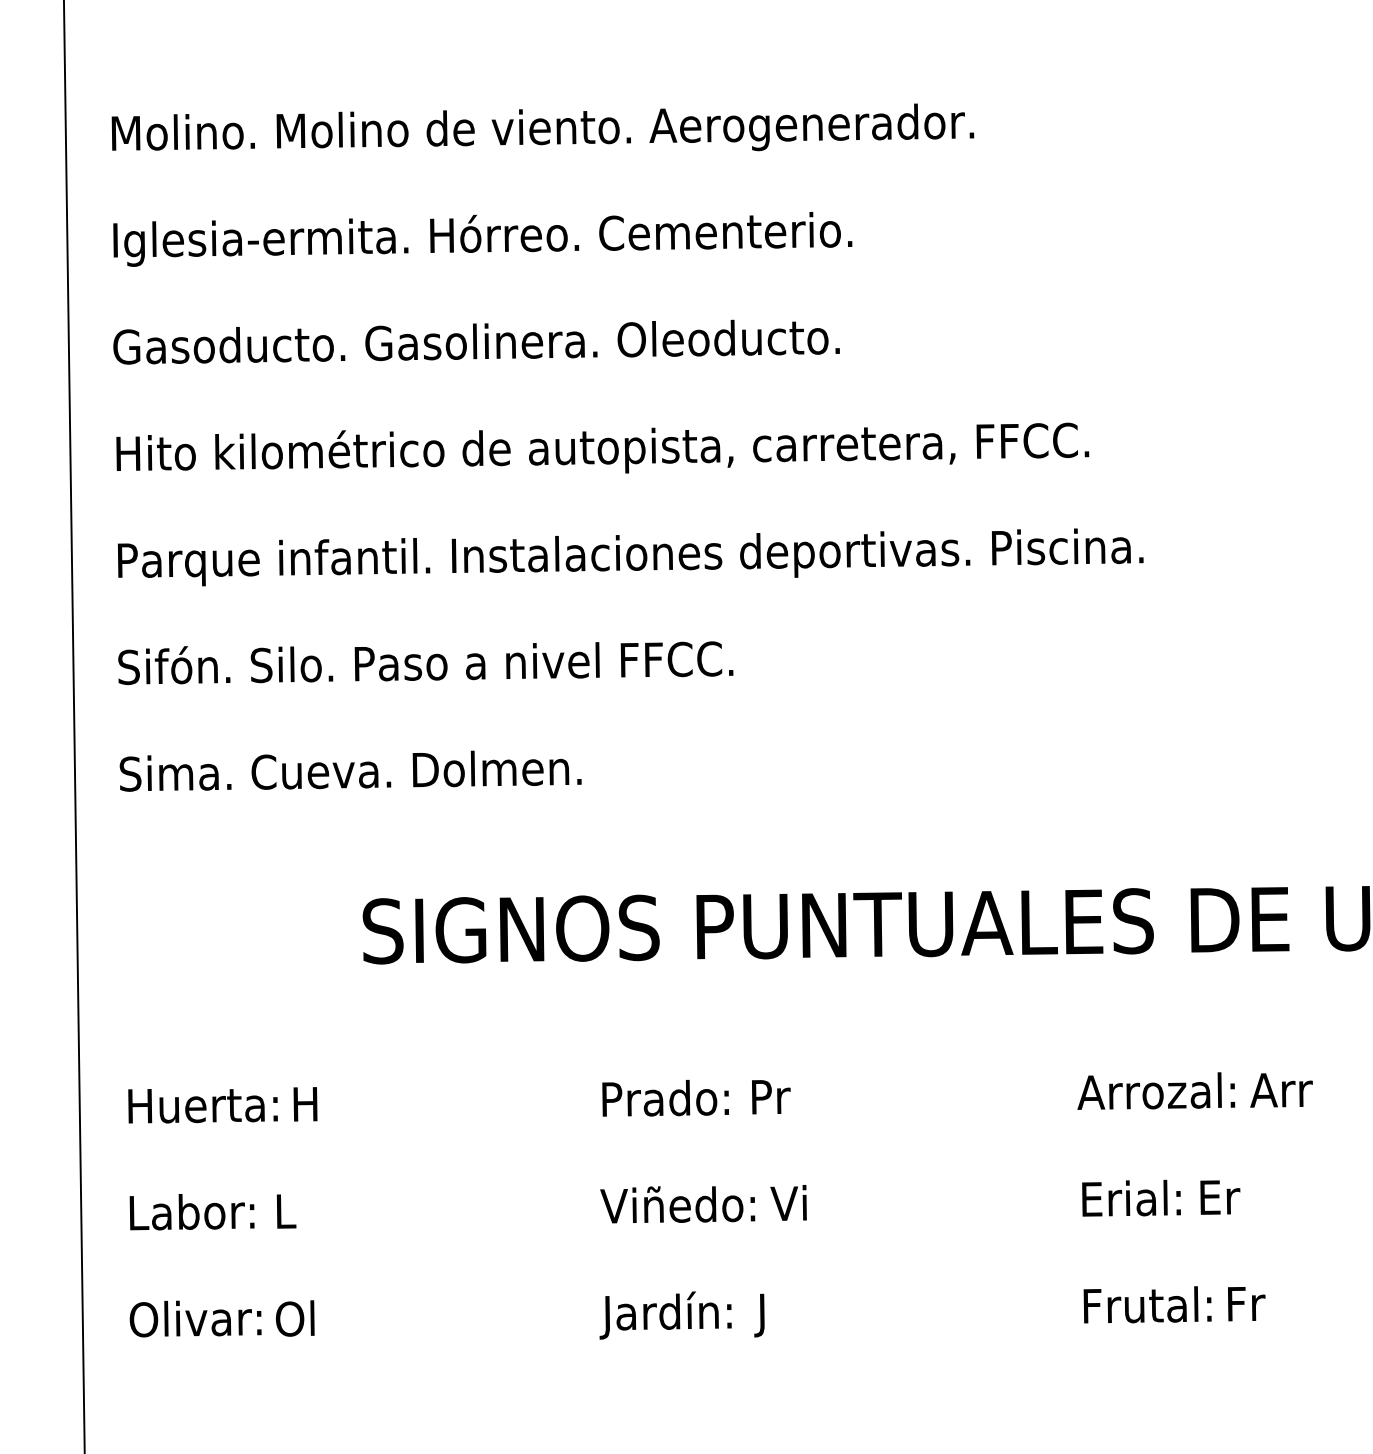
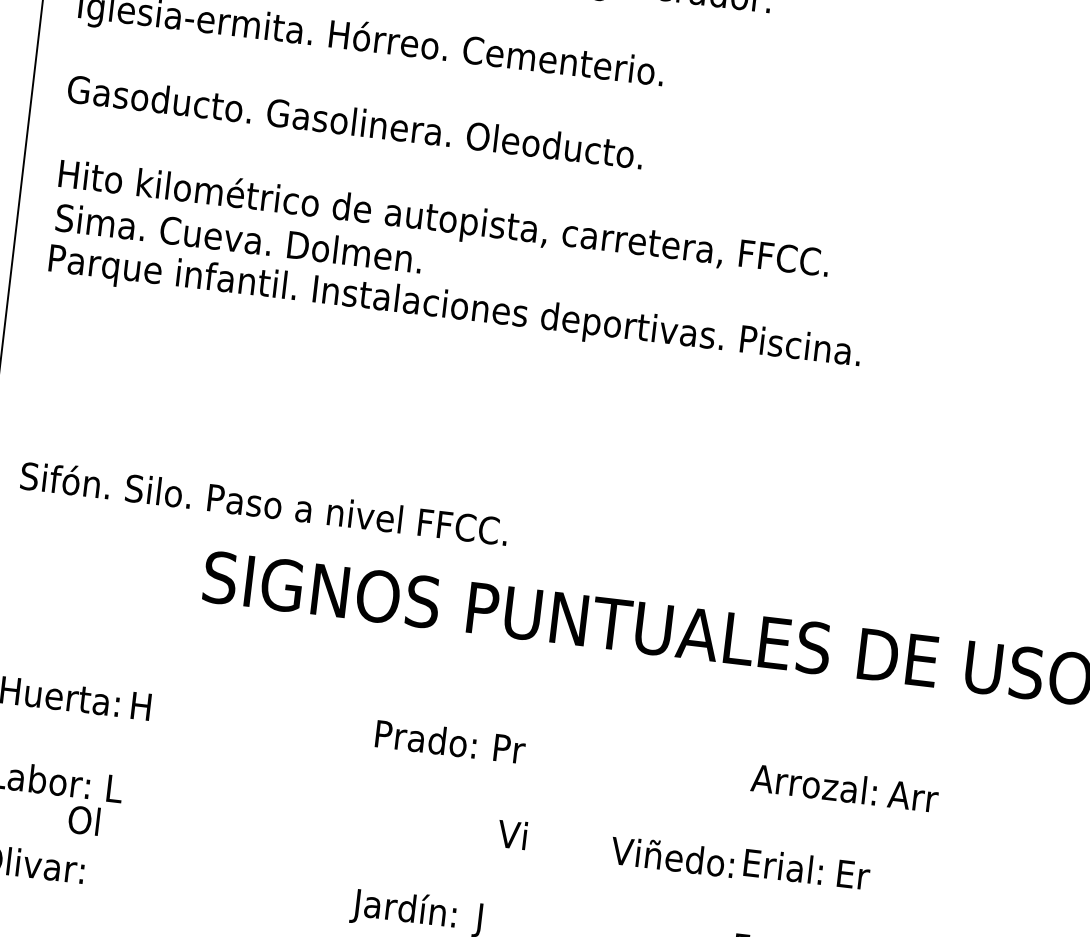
text: (425, 662) -> (264, 503), moved
text: (350, 770) -> (238, 238), moved
text: (677, 1204) -> (672, 856), moved
text: (295, 1318) -> (84, 820), moved

